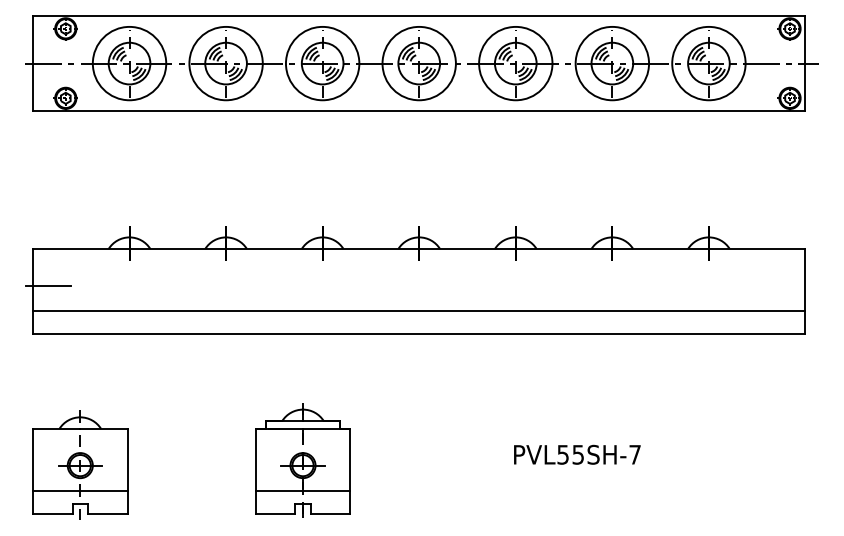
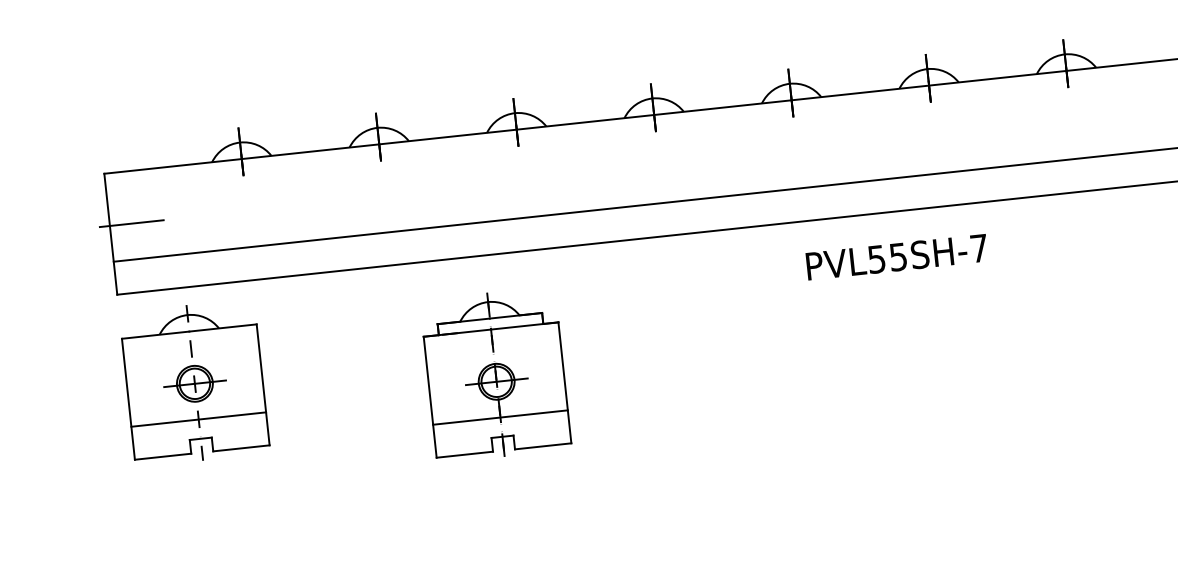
text: (577, 454) -> (897, 256), moved
part: (302, 460) -> (495, 374), moved
part: (80, 464) -> (195, 382), moved

